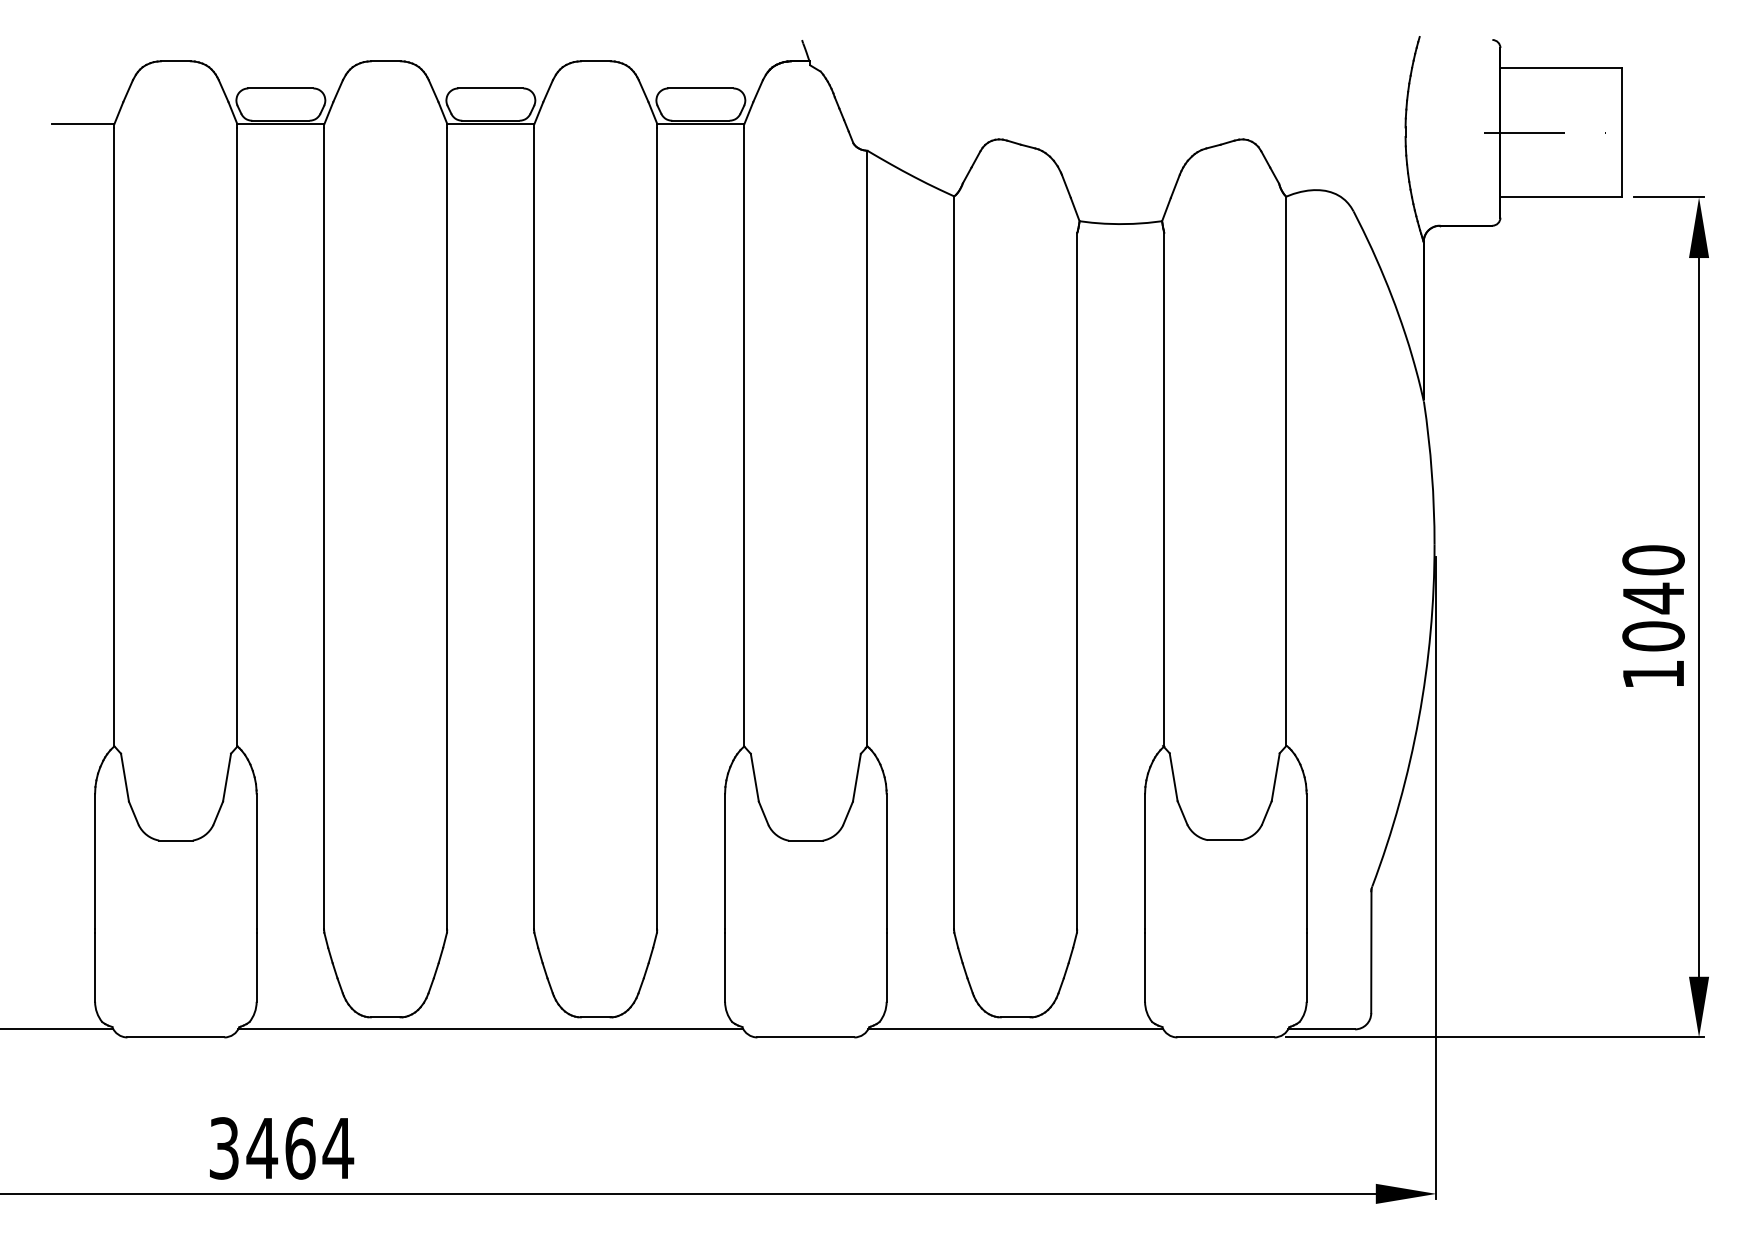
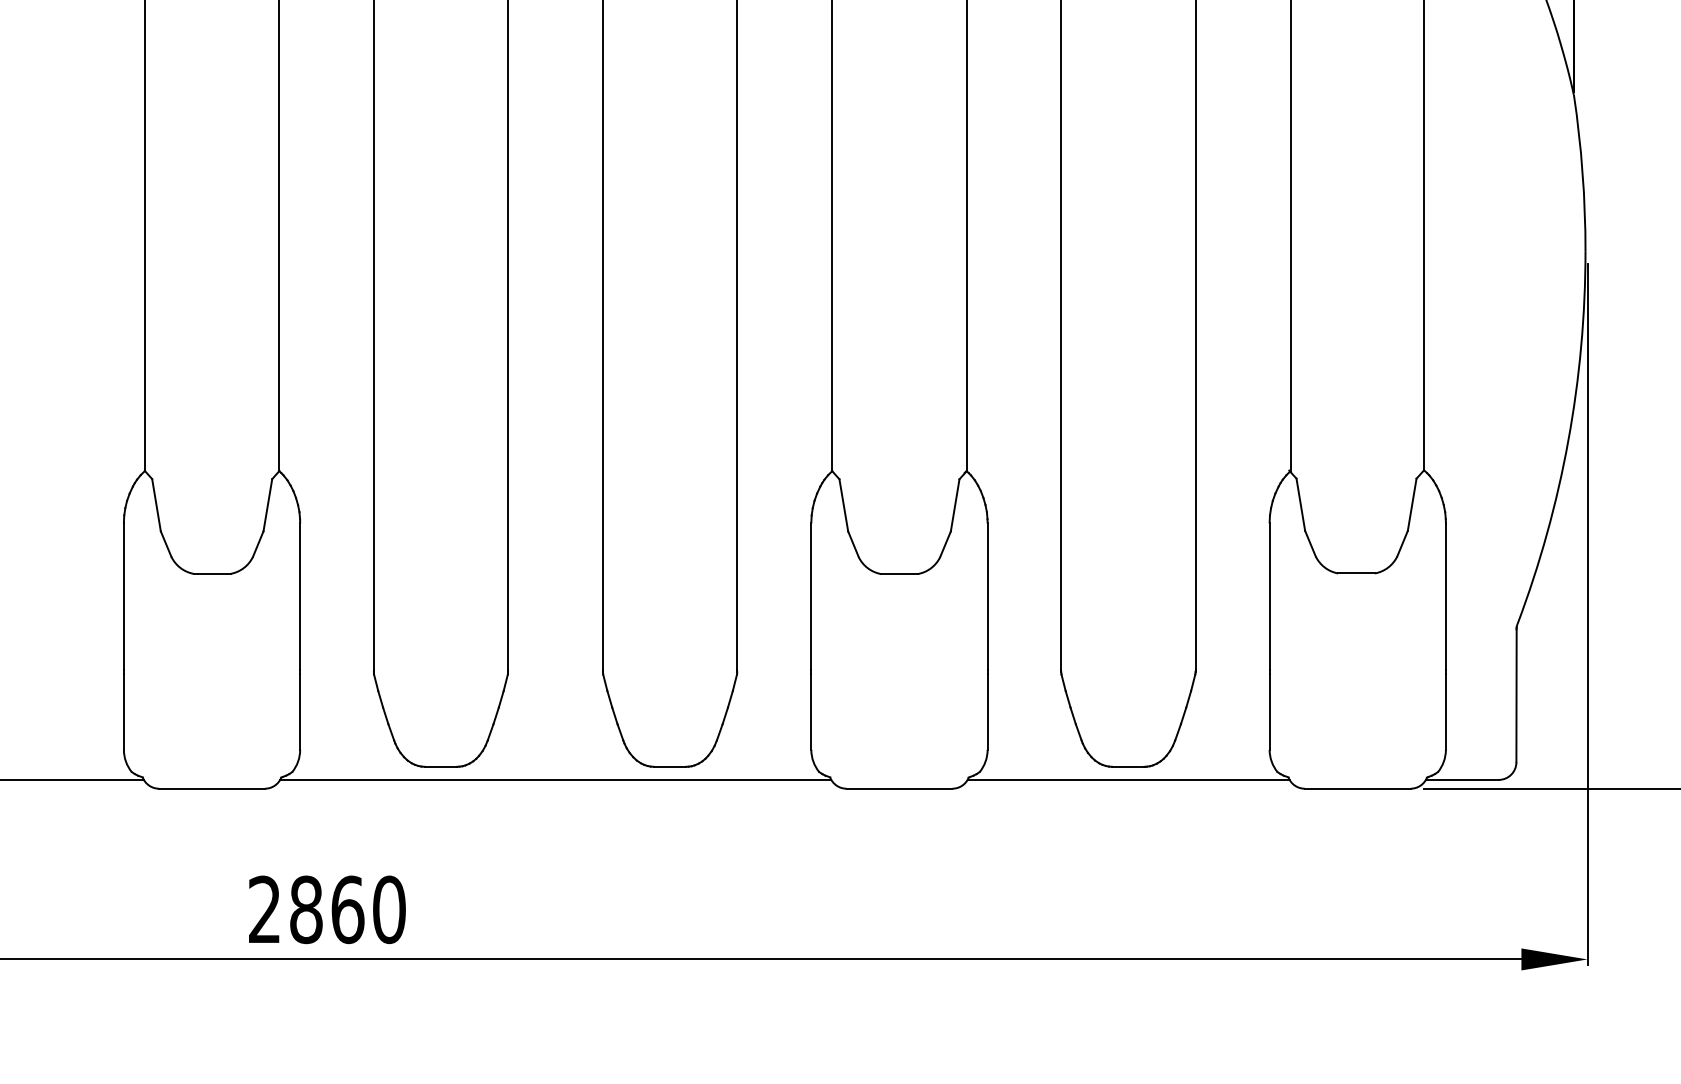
text: (281, 1148) -> (327, 909), 3464 -> 2860

